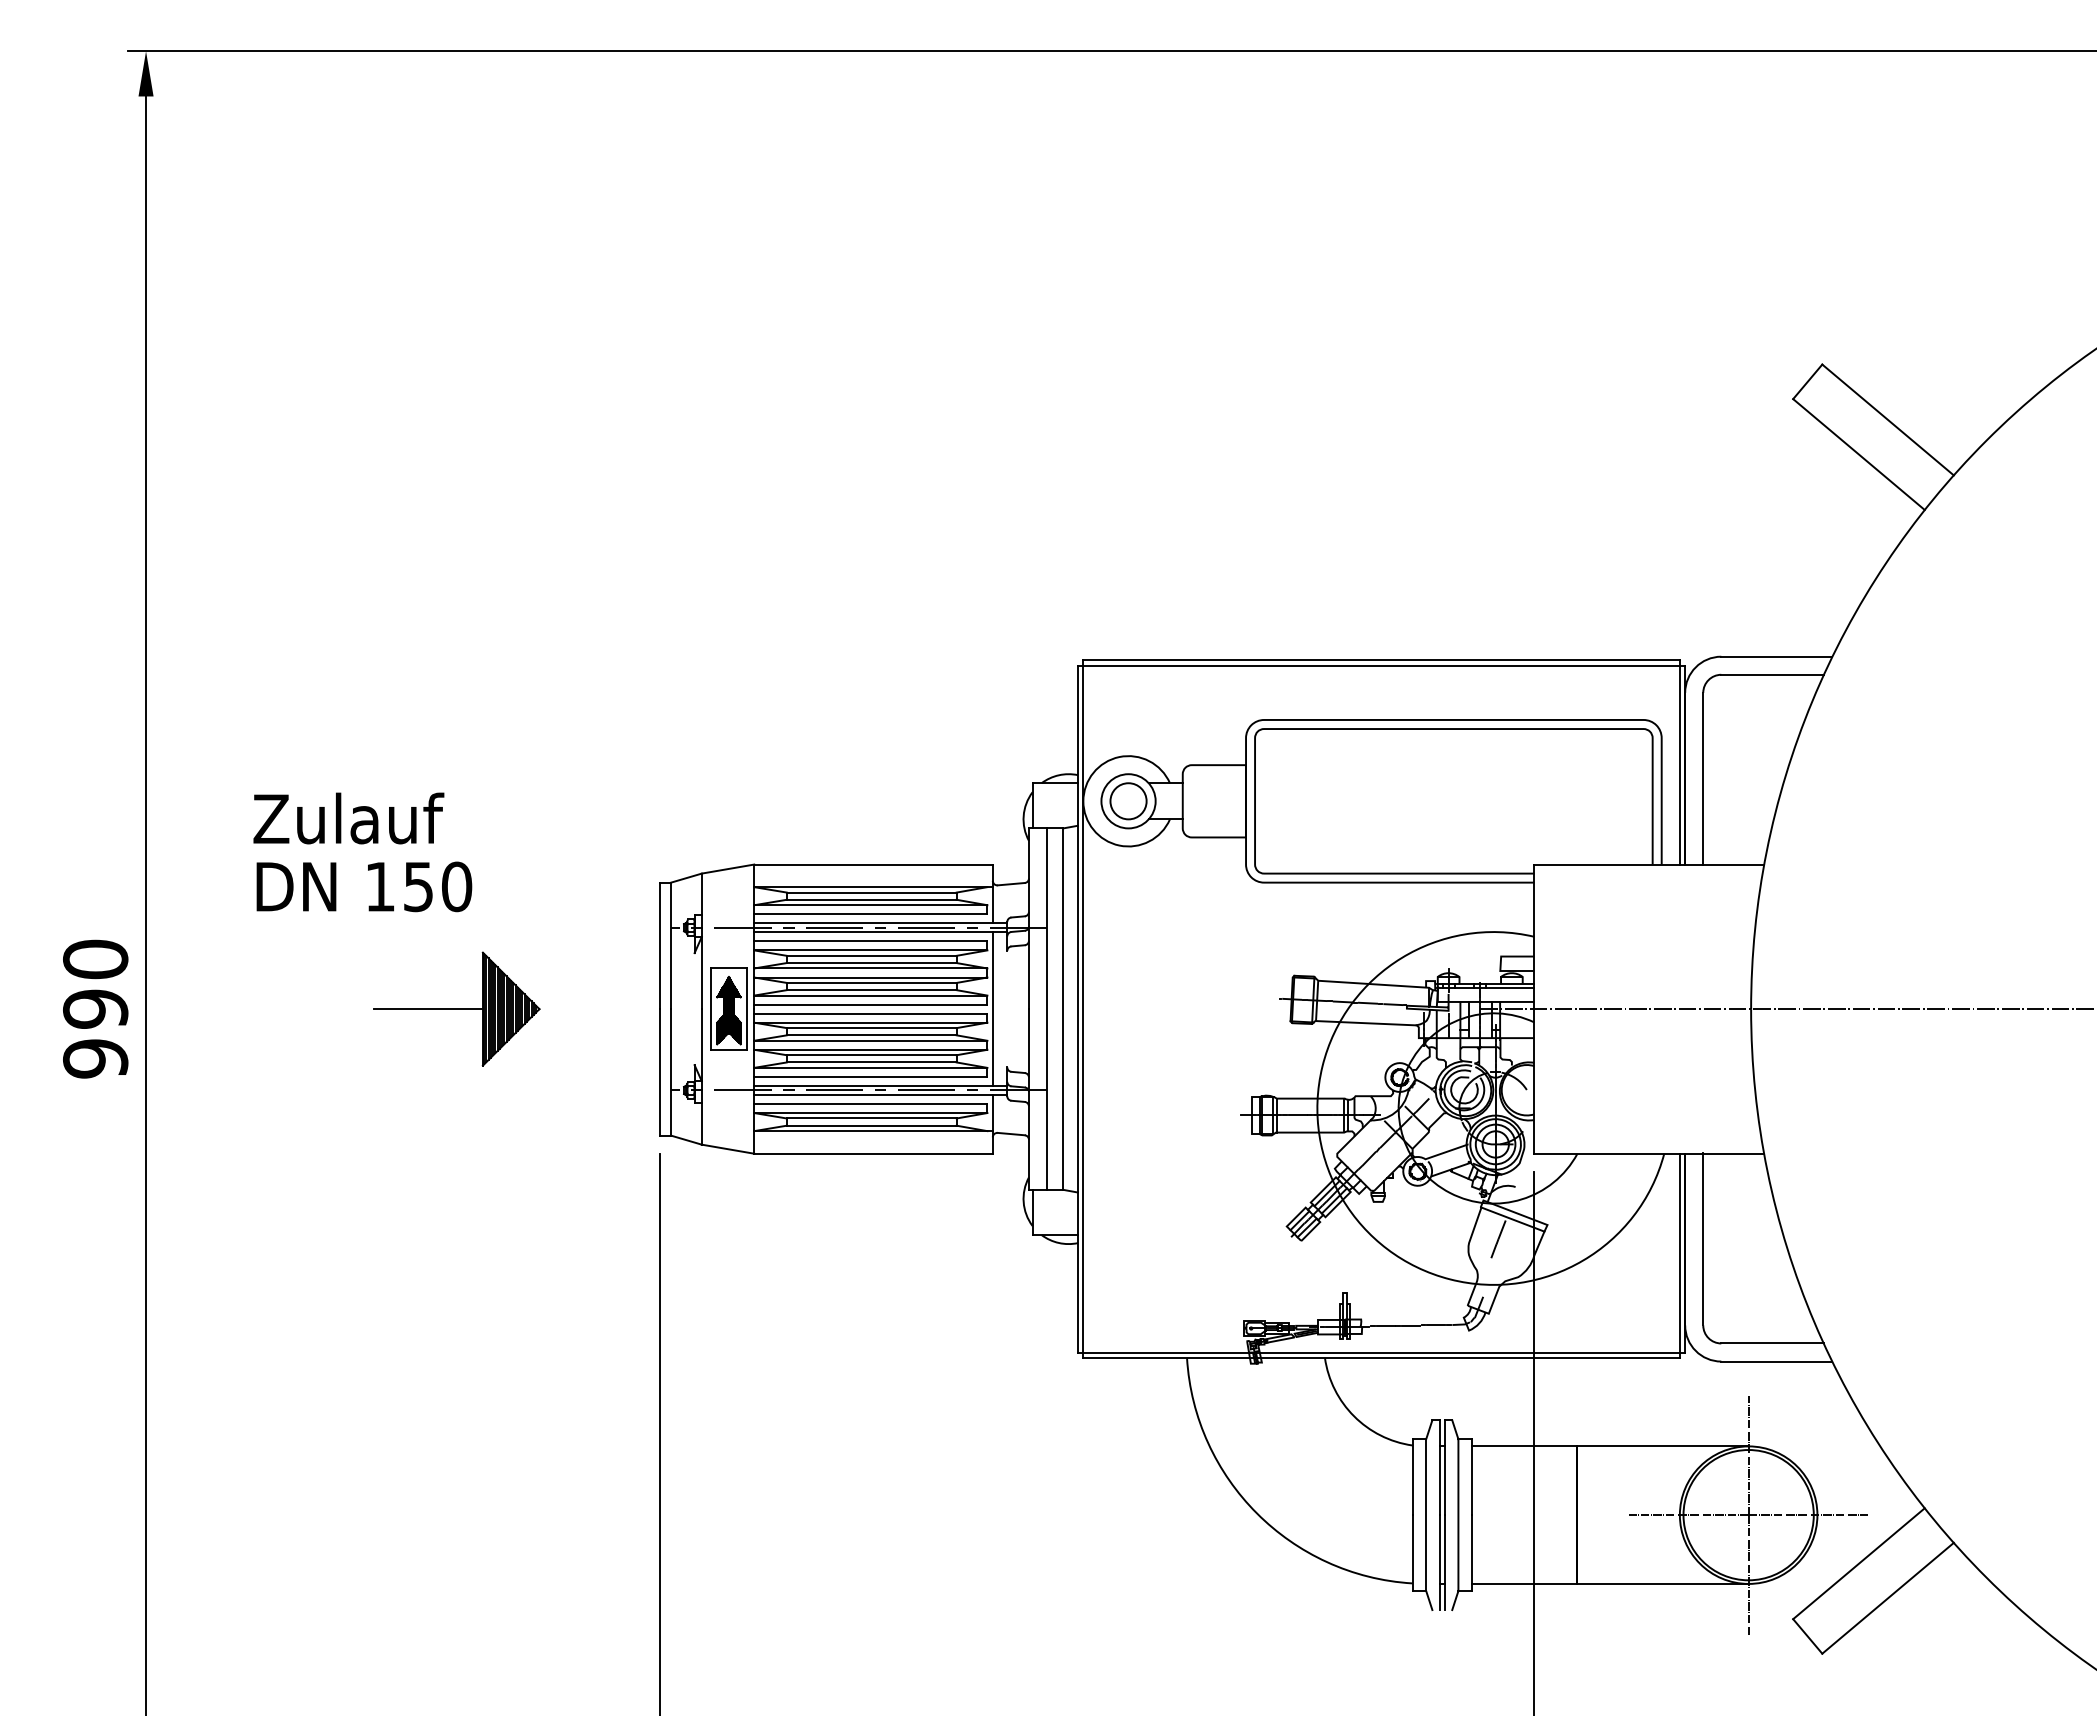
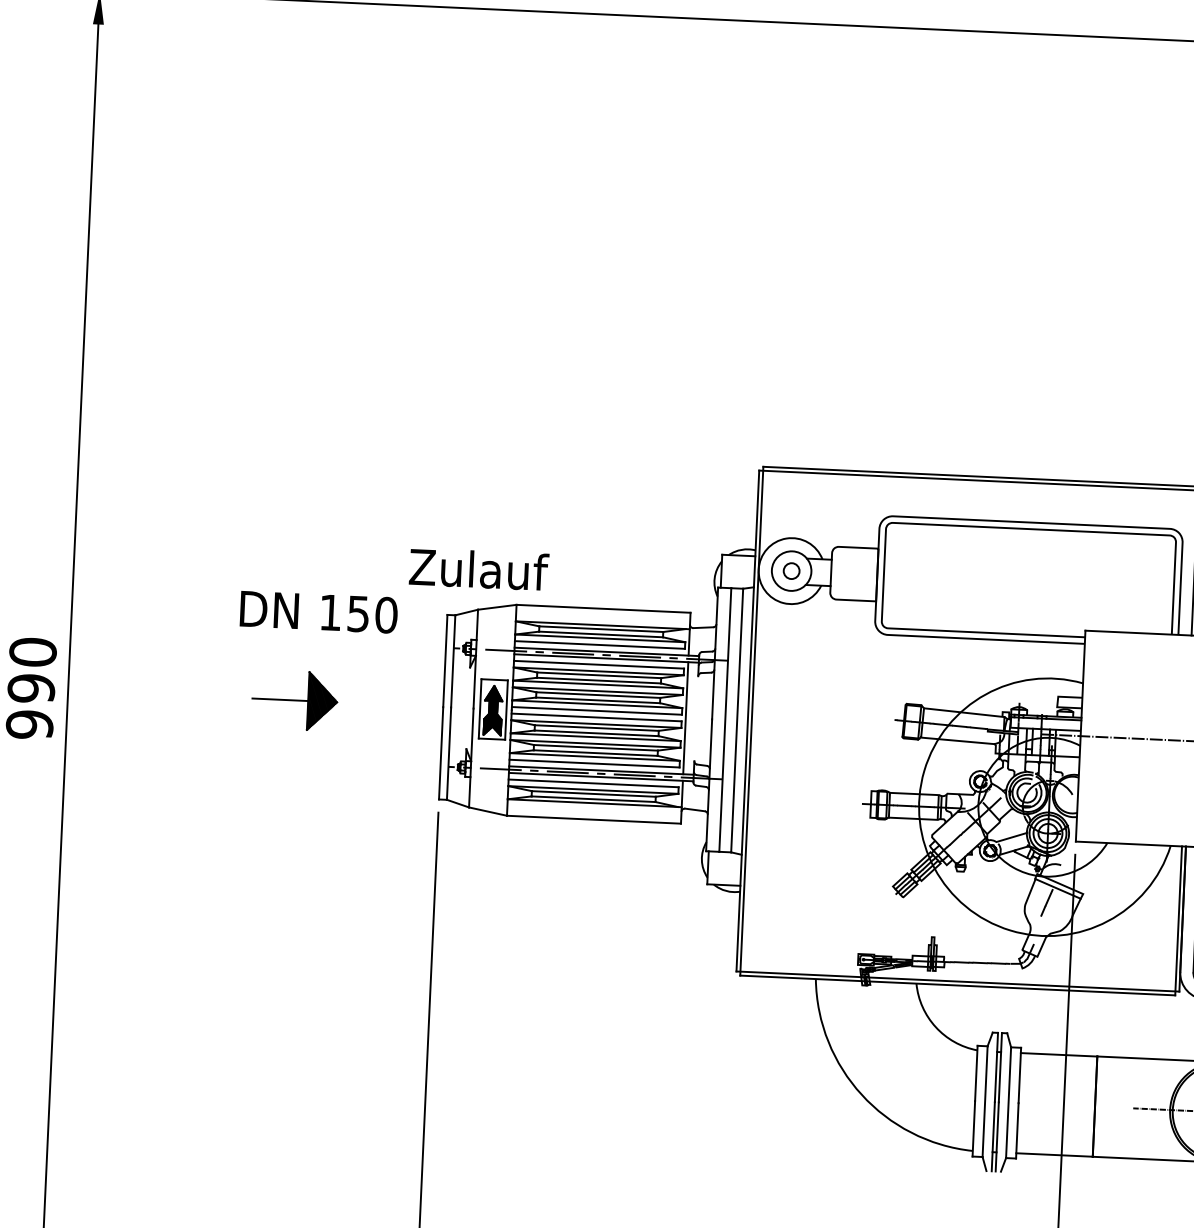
circle: (1128, 801) -> (791, 571), size x0.6
text: (348, 818) -> (478, 569), moved
text: (364, 886) -> (319, 611), moved
part: (456, 1008) -> (294, 699), size x0.7

